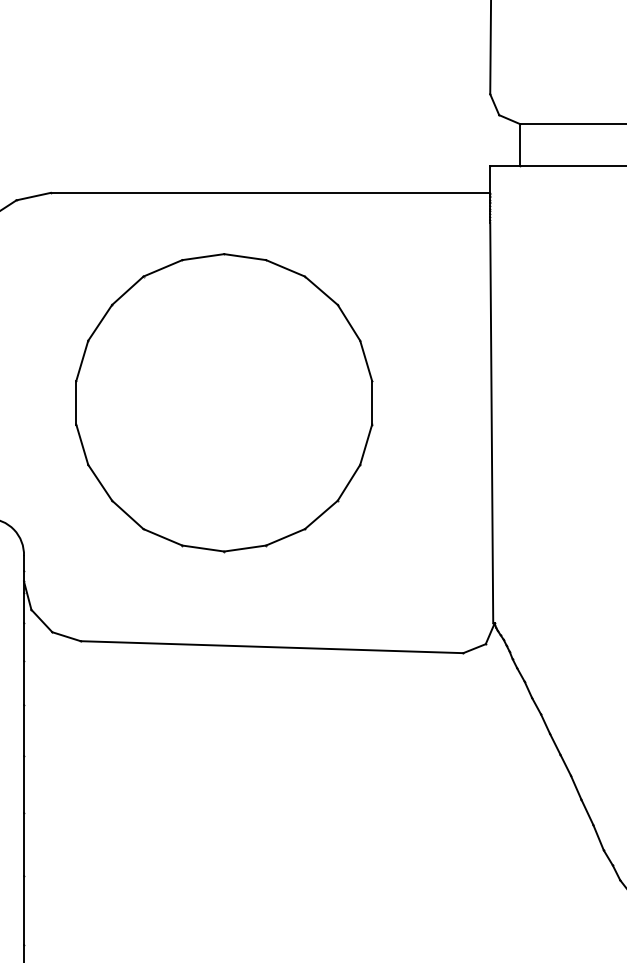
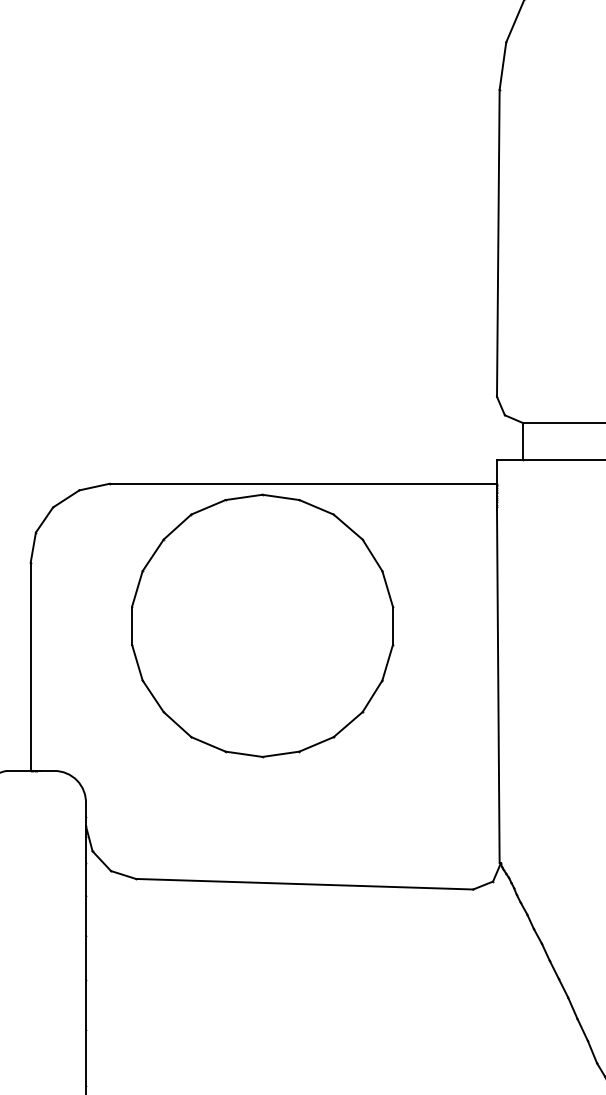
part: (224, 402) -> (262, 625), moved

